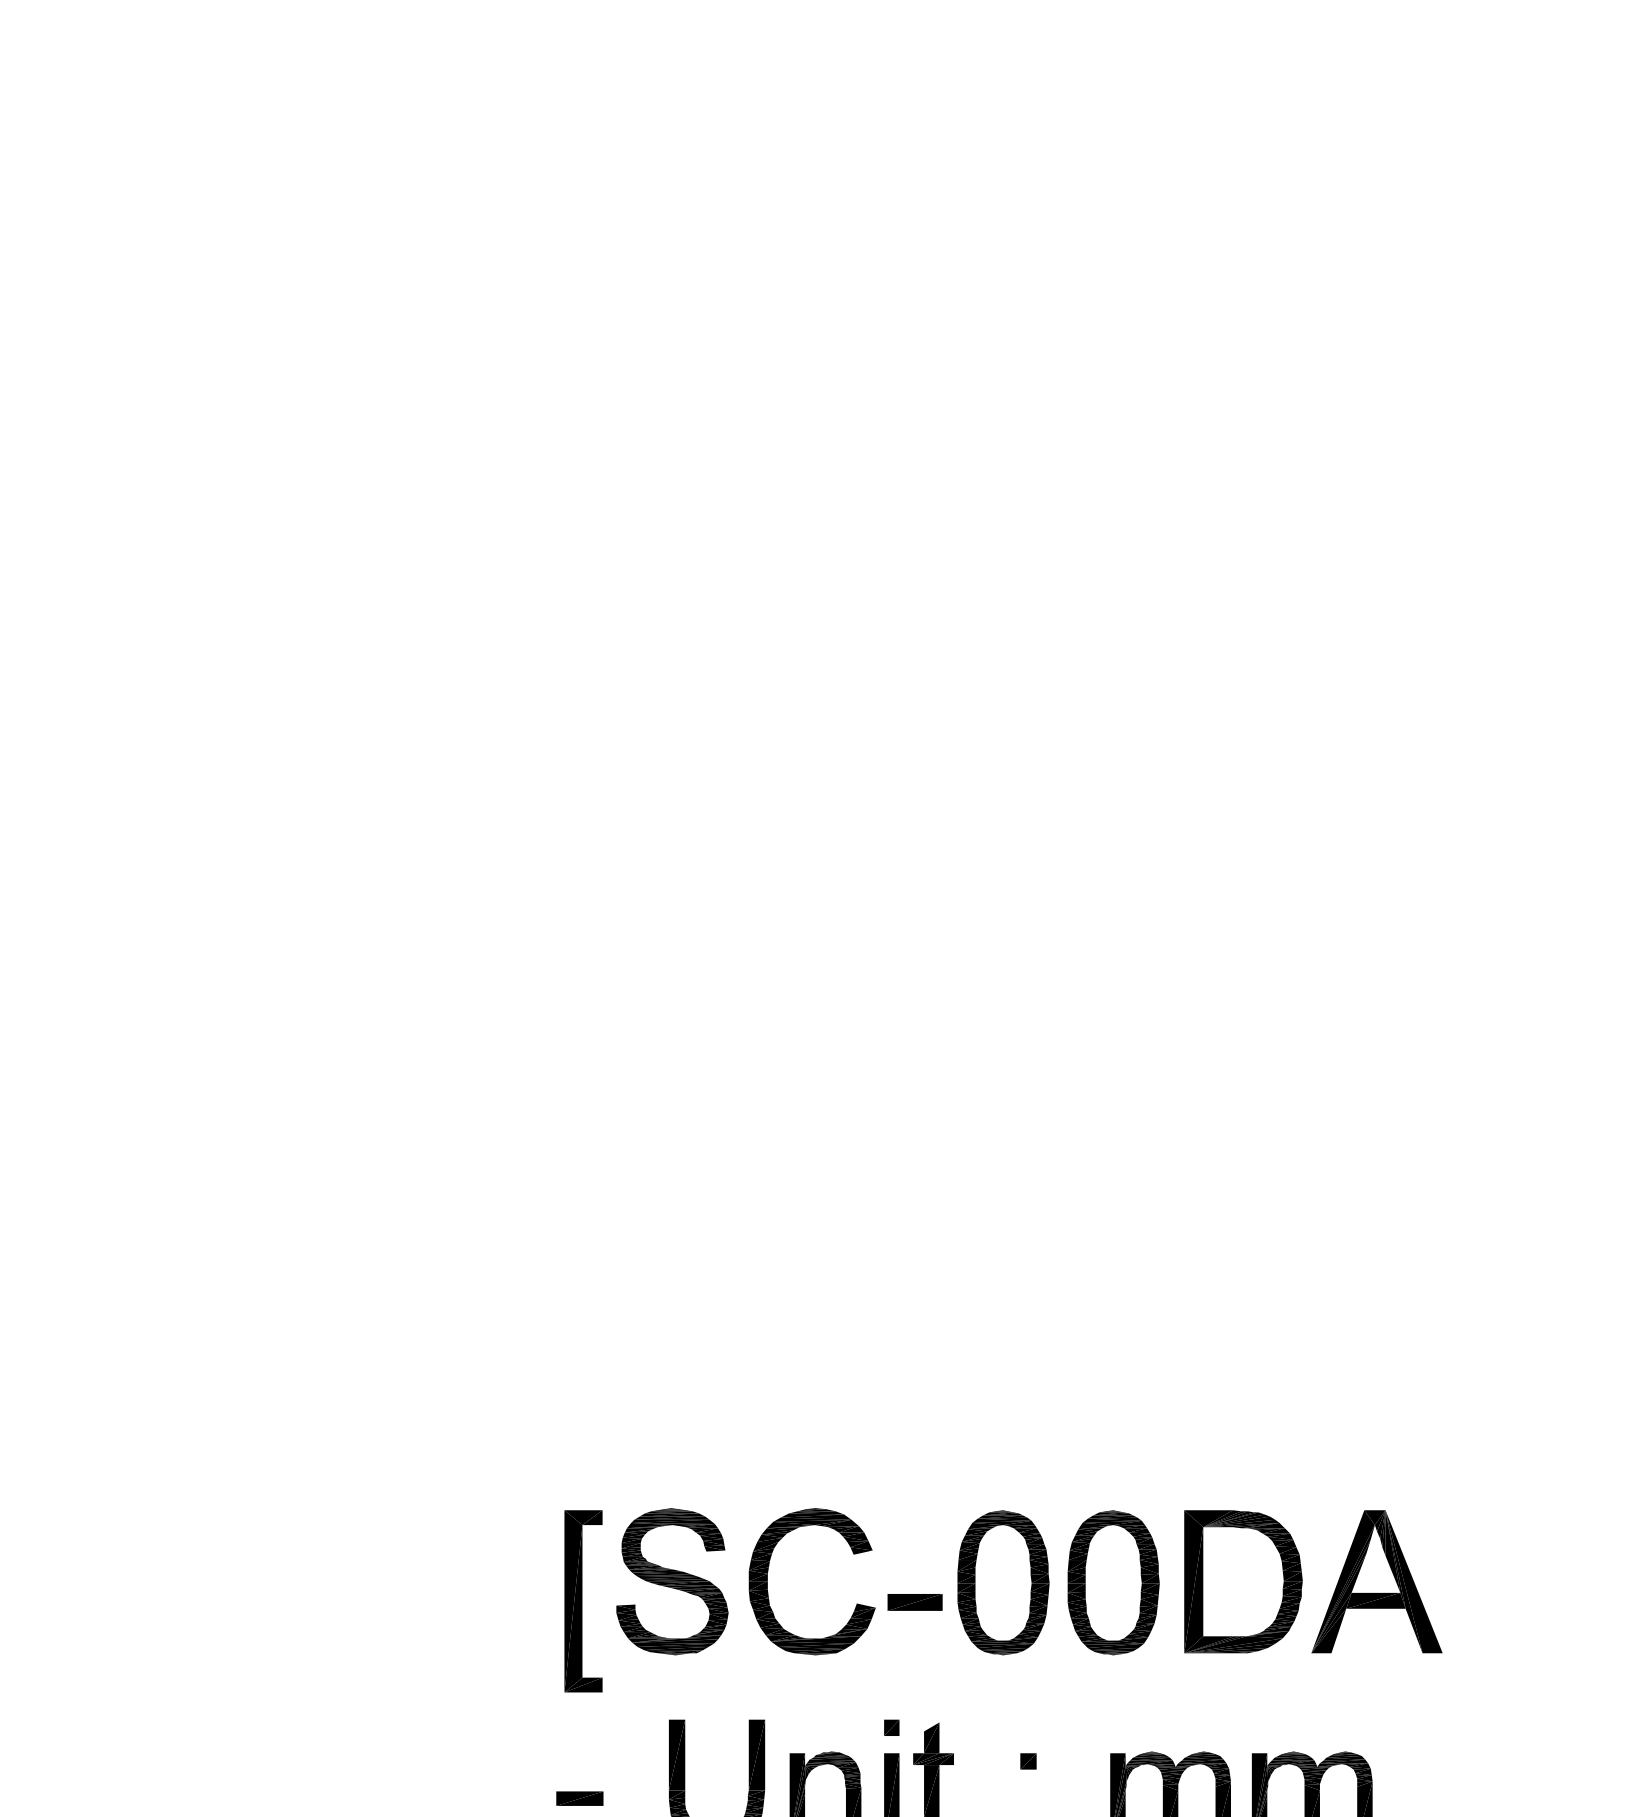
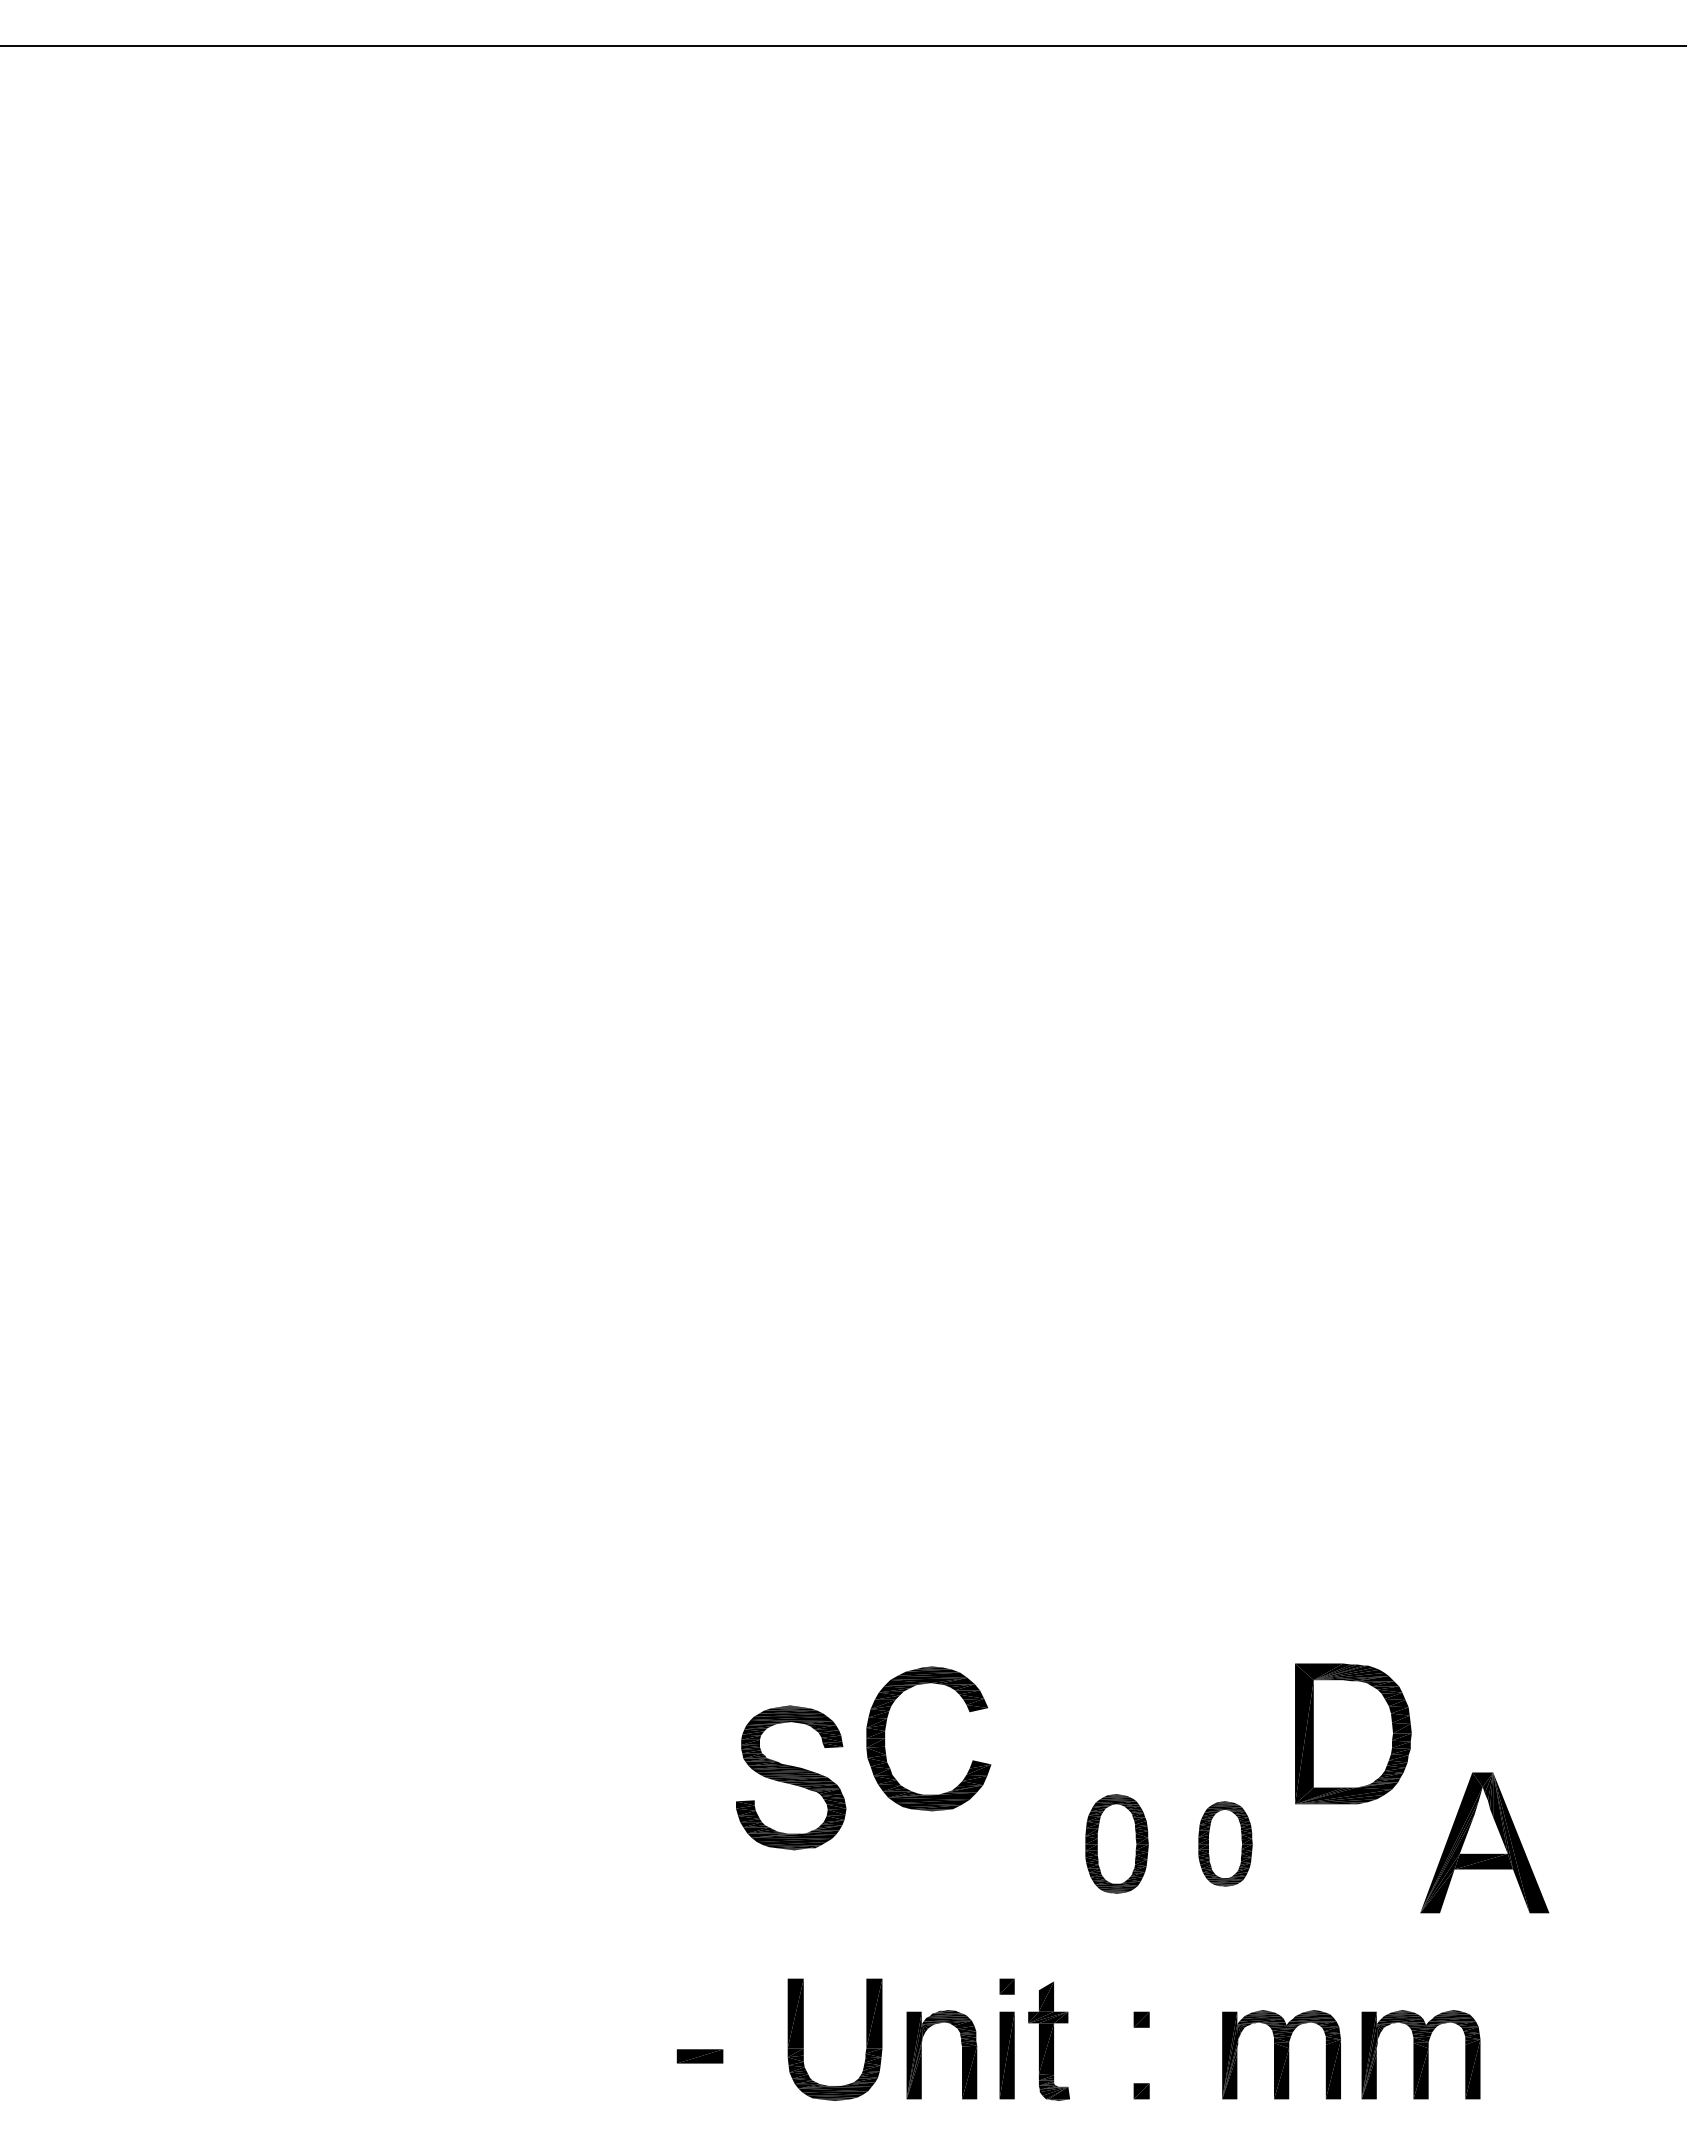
part: (672, 1581) -> (791, 1777), moved
part: (768, 1581) -> (885, 1738), moved
part: (1243, 1581) -> (1353, 1733), moved
part: (1002, 1582) -> (1116, 1843), size x0.7
part: (1113, 1582) -> (1225, 1843), size x0.6
part: (583, 1600) -> (703, 1861), removed
part: (915, 1602) -> (1030, 1863), removed

